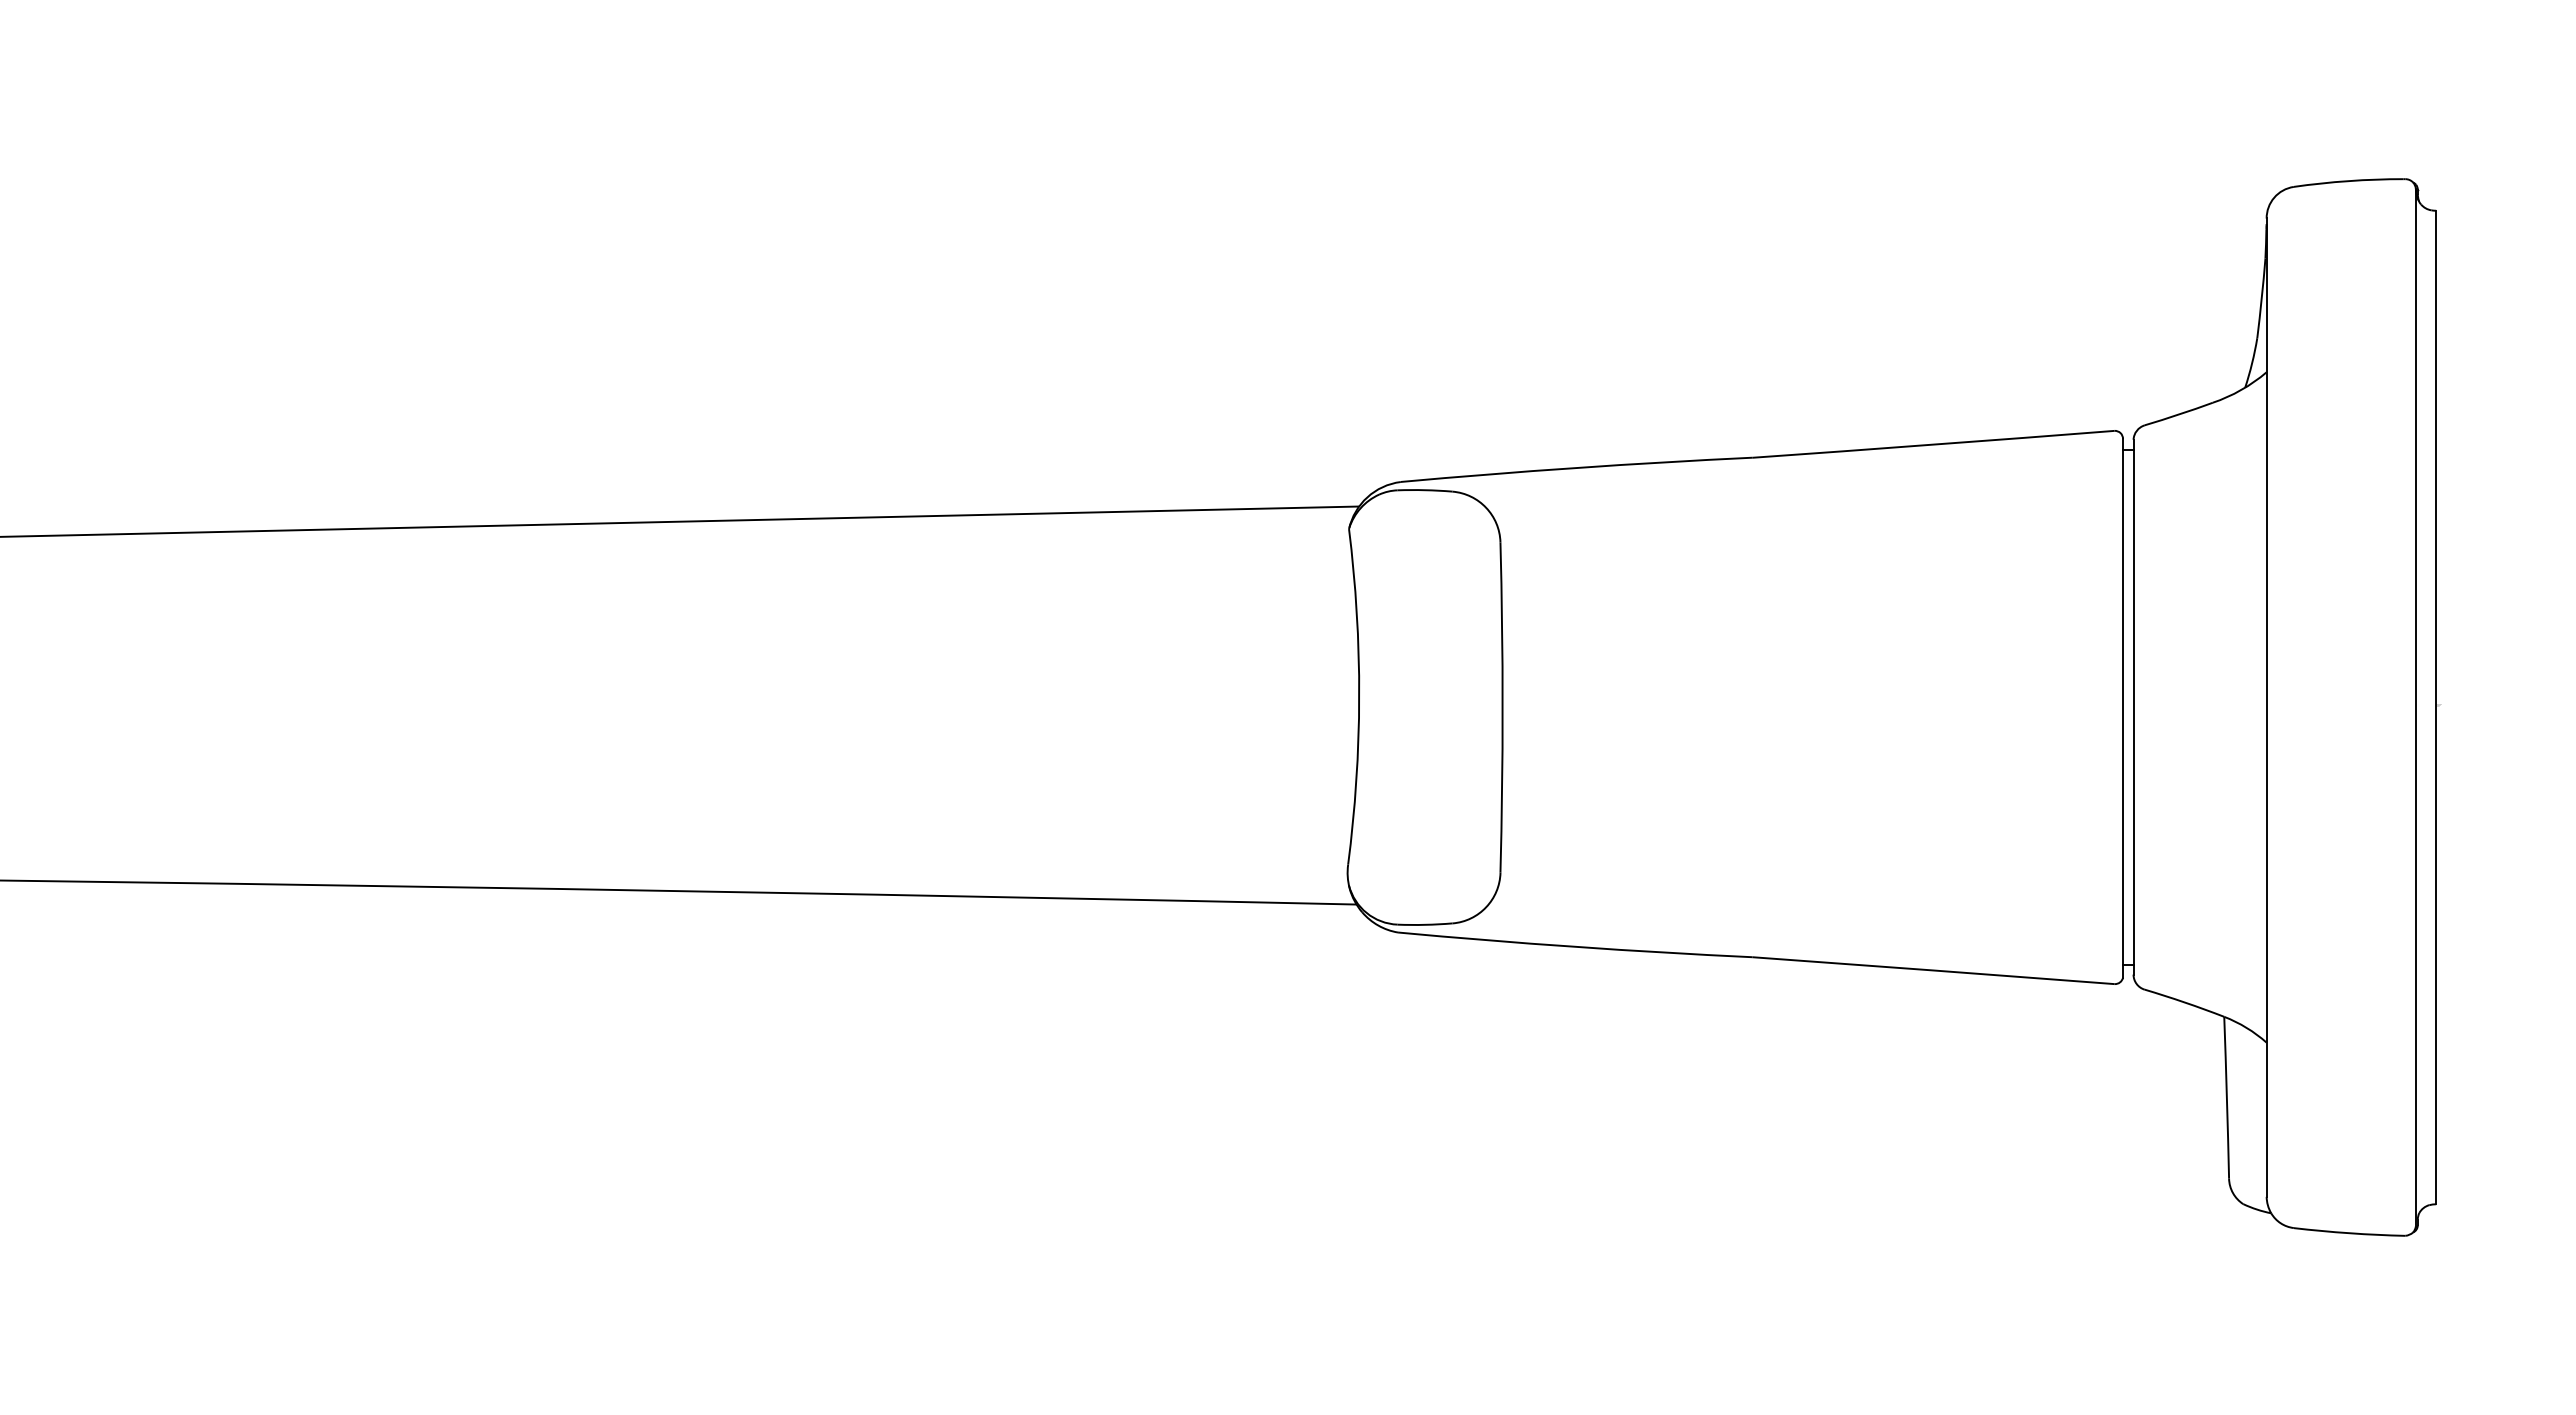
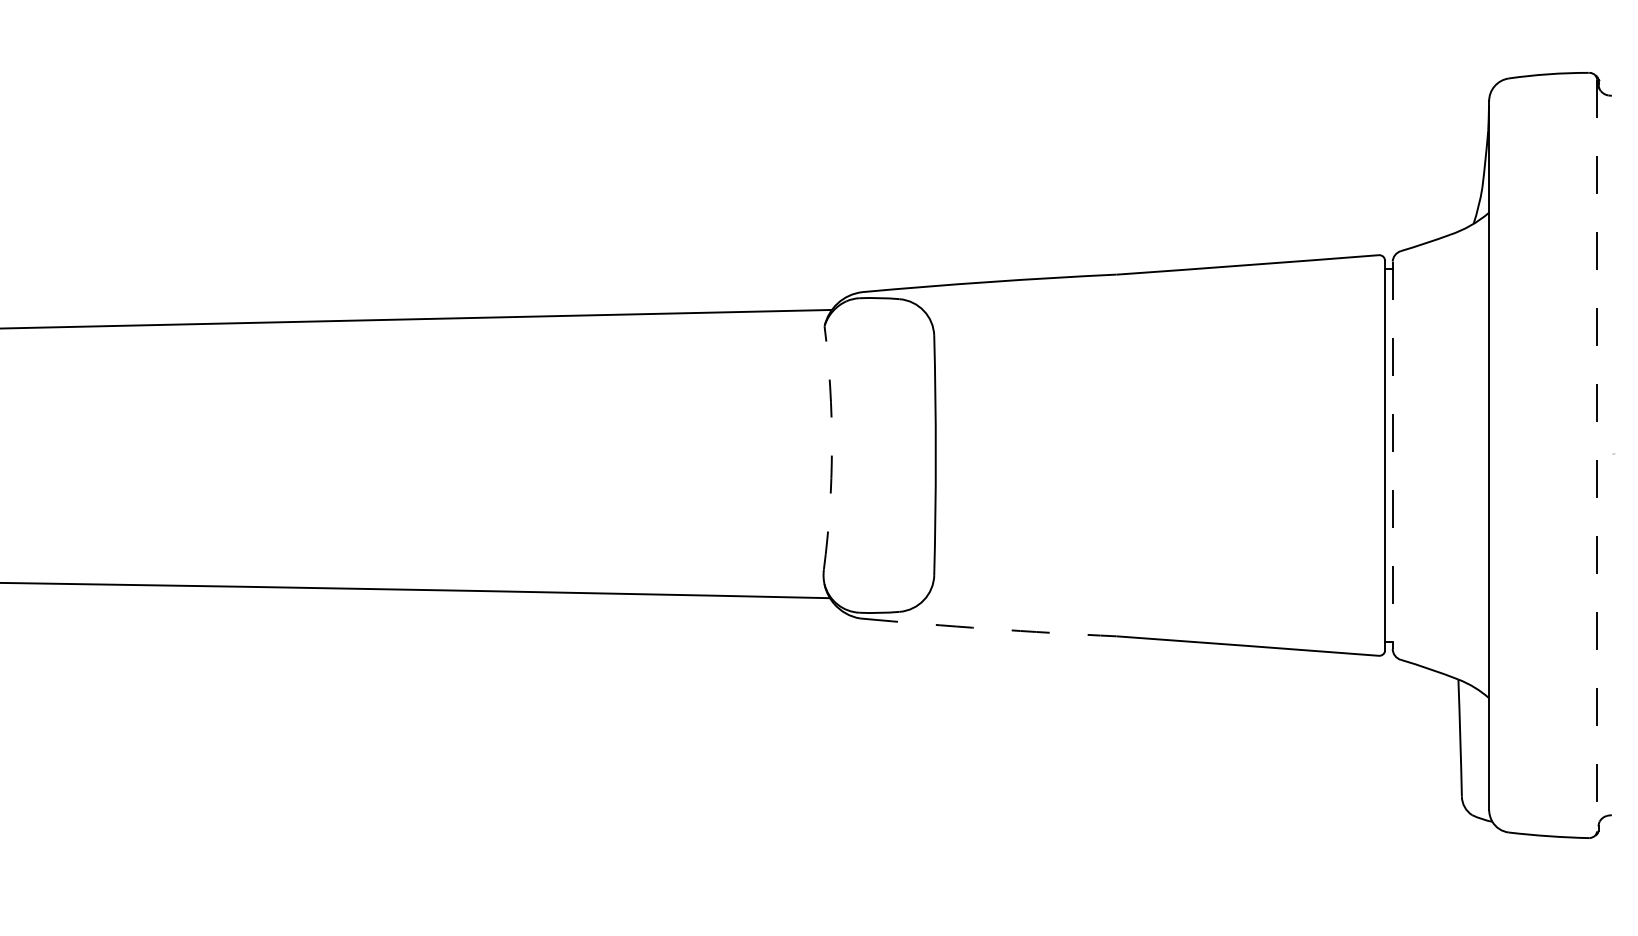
arc: (1359, 696) -> (832, 447), solid -> dashed
line: (2133, 707) -> (1392, 455), solid -> dashed
line: (2415, 707) -> (1596, 455), solid -> dashed
line: (2436, 707) -> (1612, 455), removed
arc: (1575, 946) -> (988, 628), solid -> dashed

